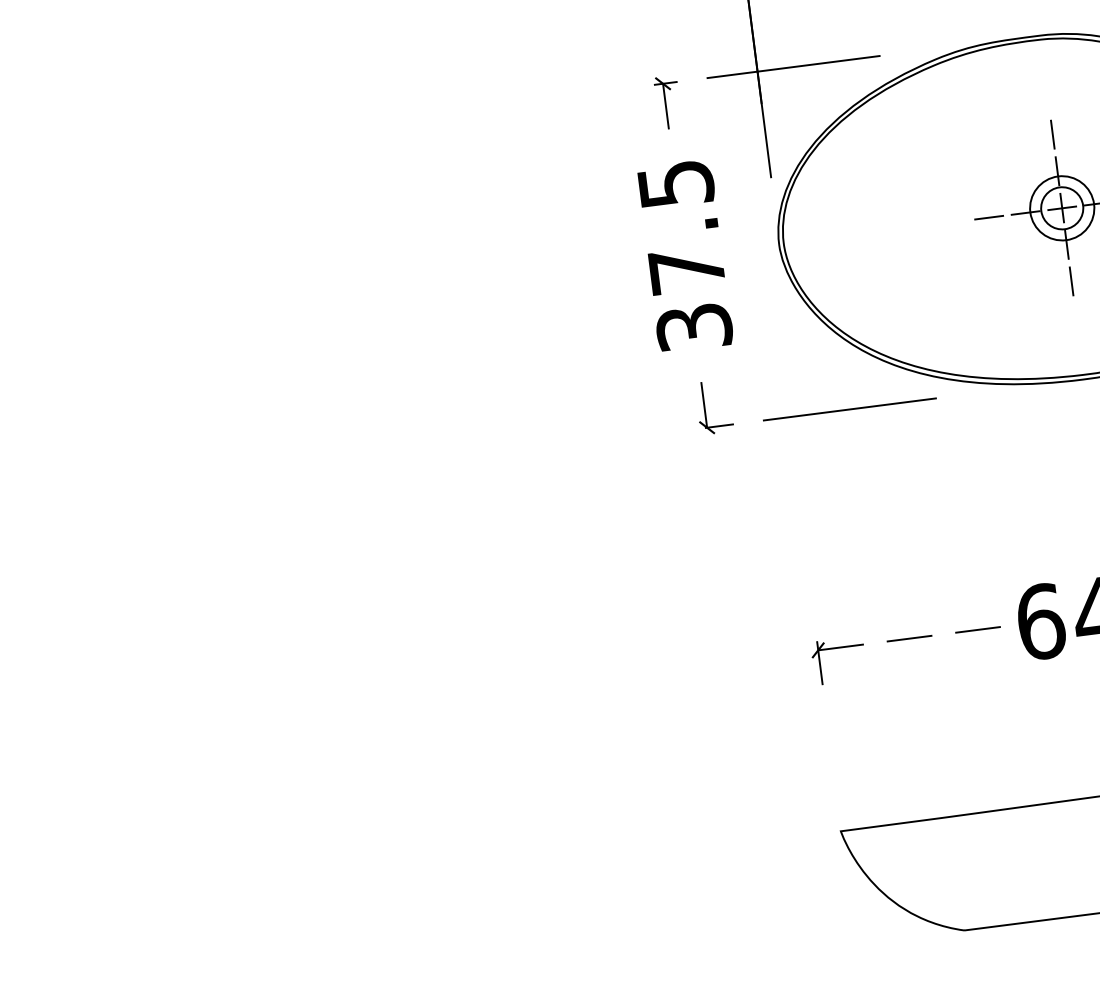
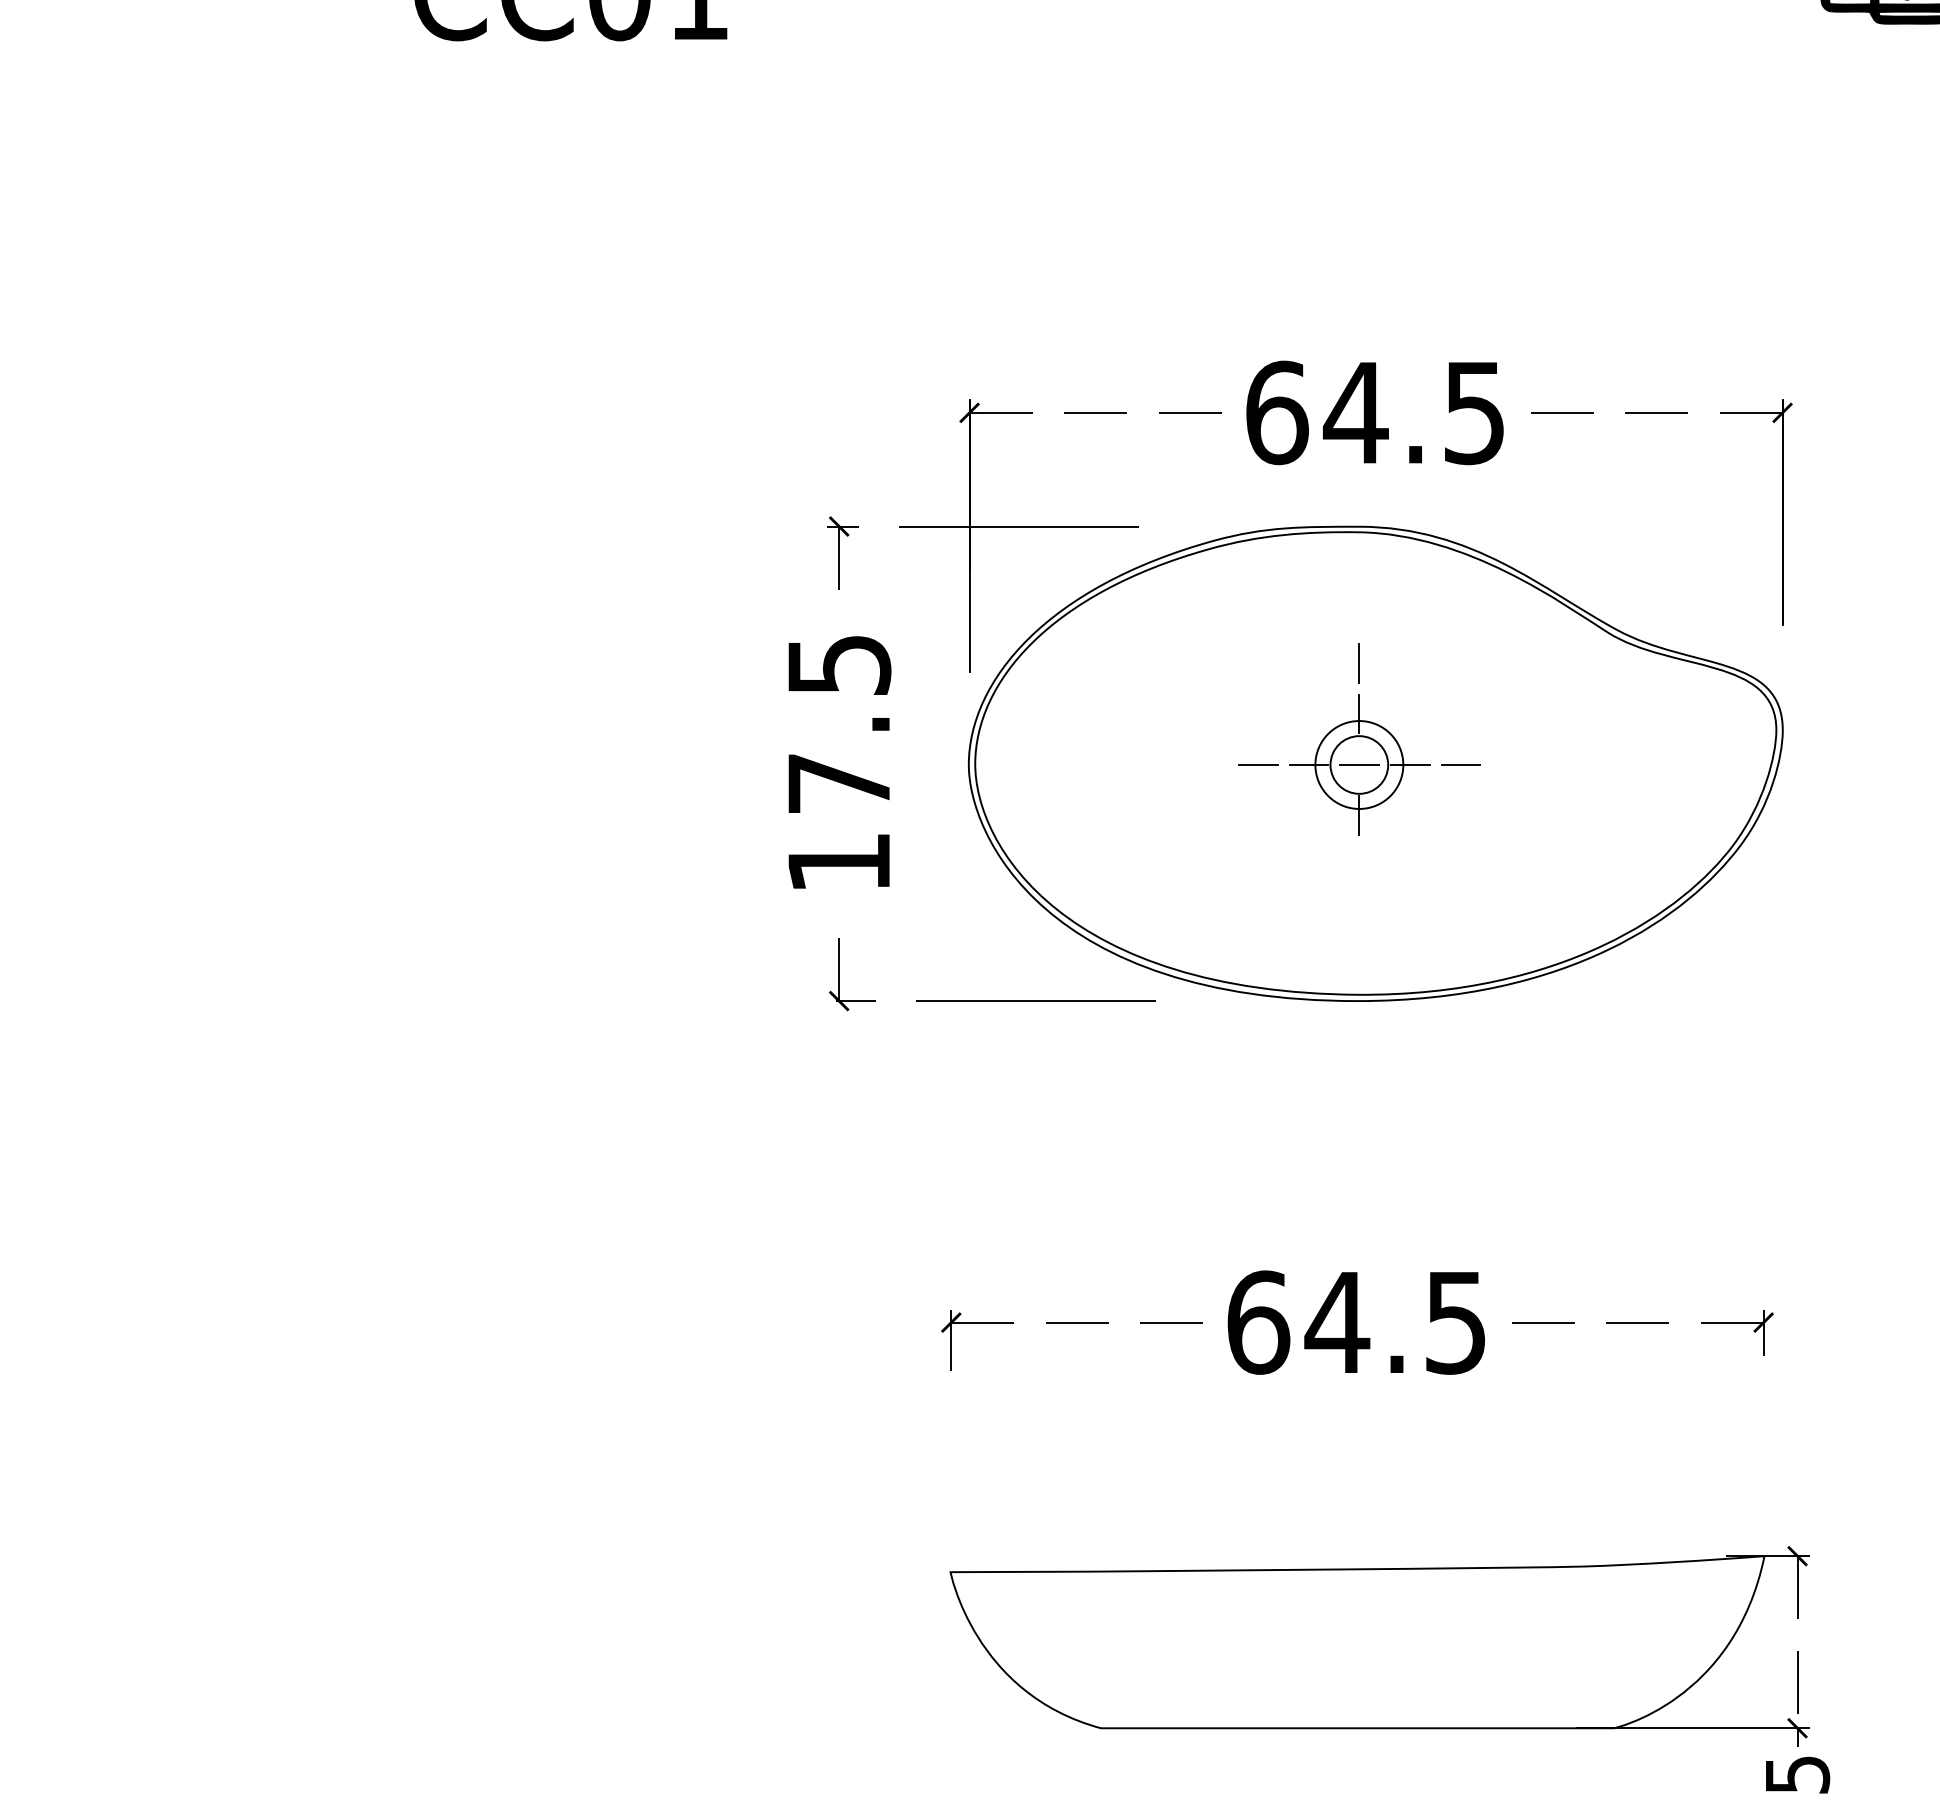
line: (1062, 207) -> (1359, 764), removed
line: (1070, 281) -> (1358, 865), removed
text: (694, 327) -> (839, 862), 37.5 -> 17.5

